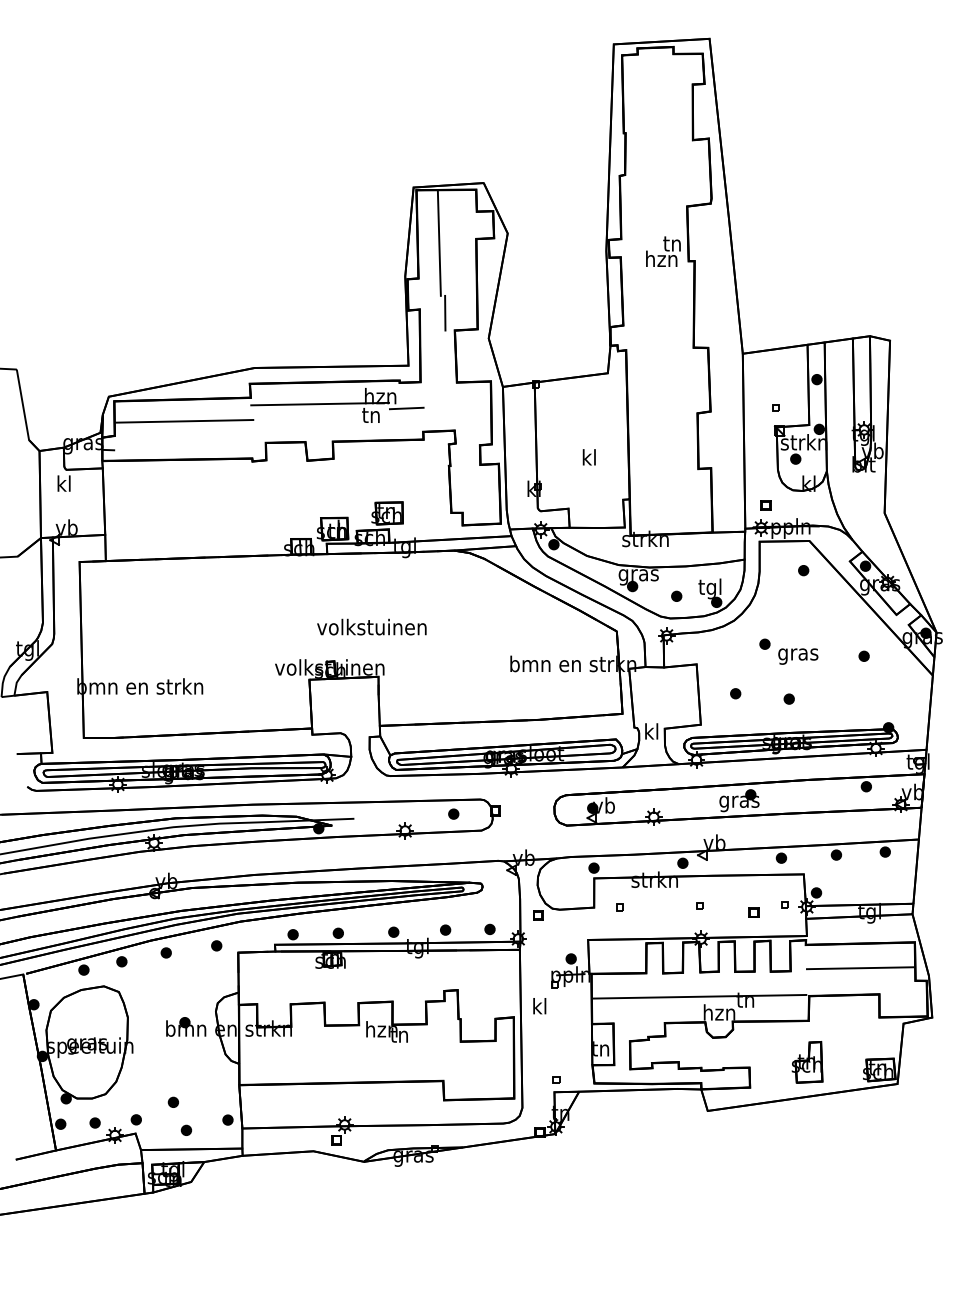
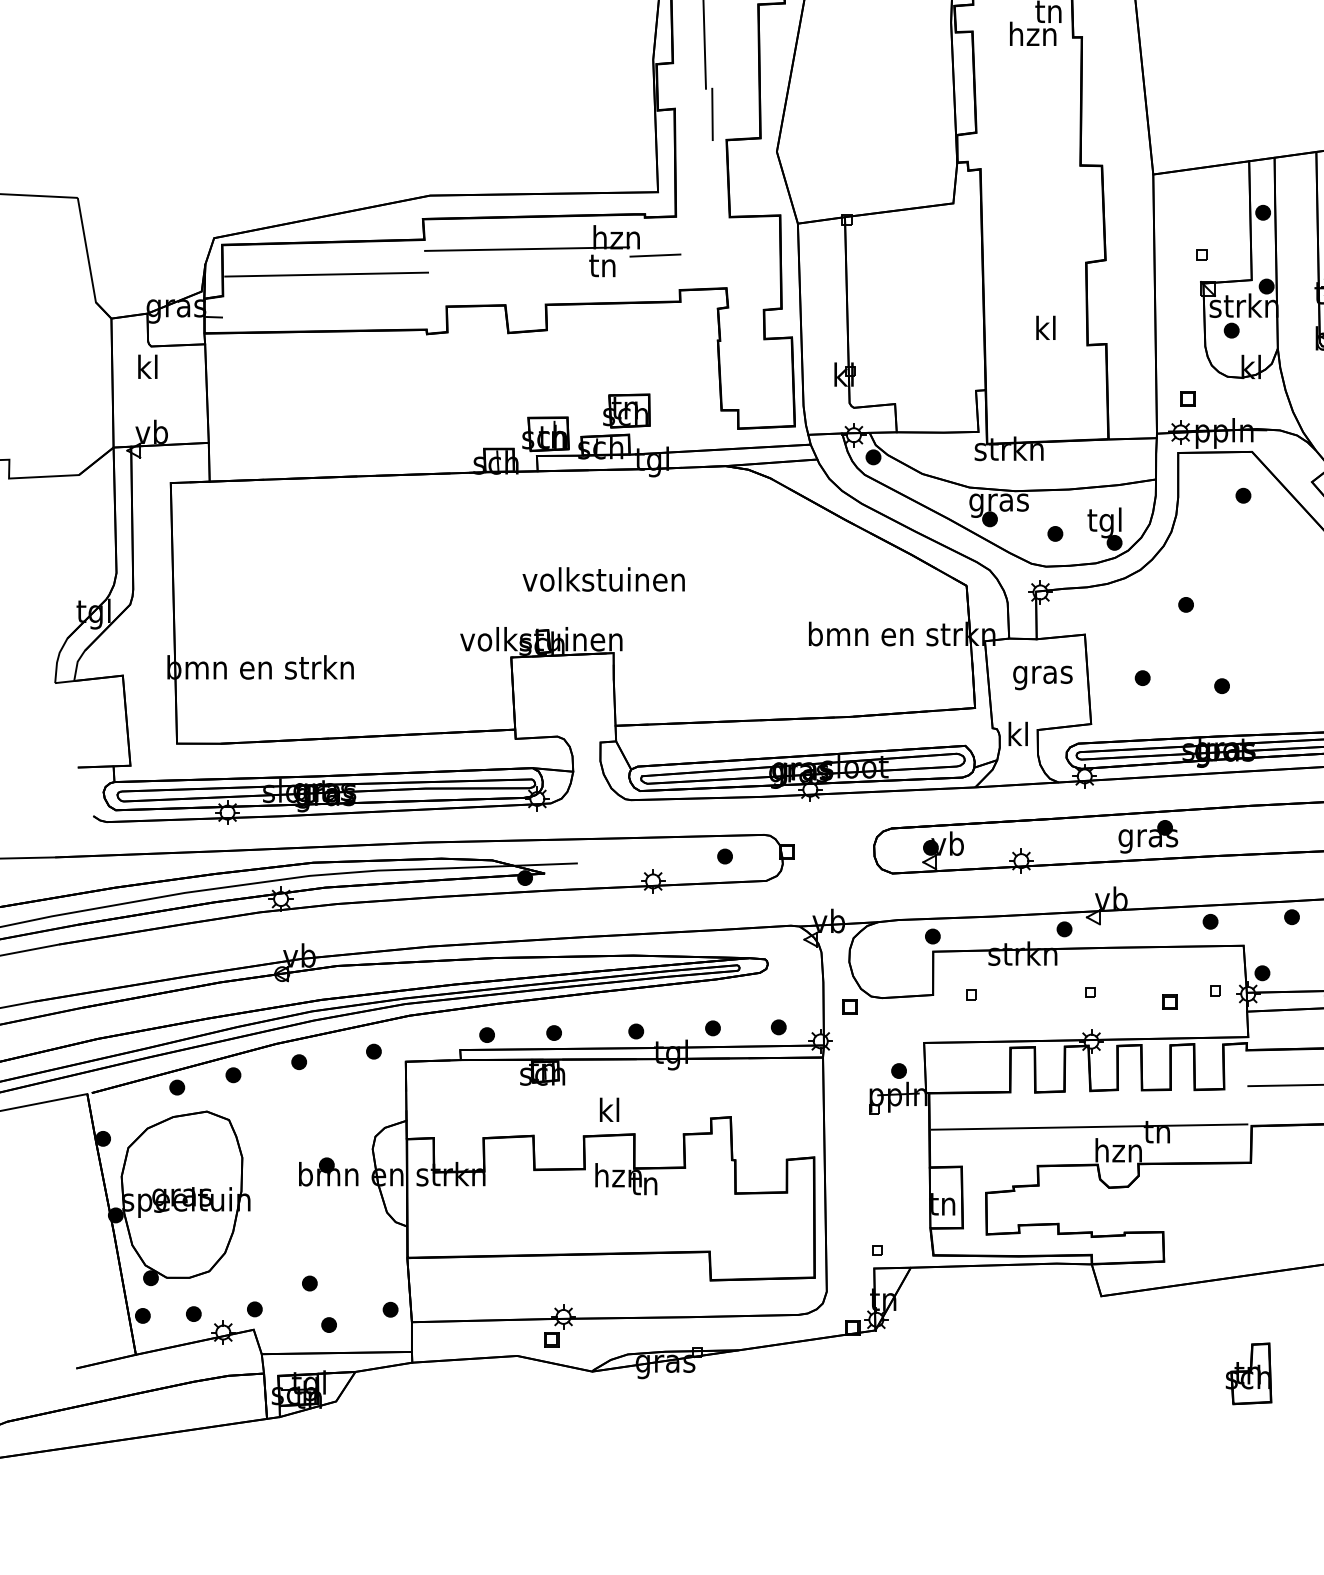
text: (588, 457) -> (1044, 328), moved
text: (798, 656) -> (1043, 677), moved
text: (539, 1006) -> (609, 1110), moved
part: (807, 1062) -> (1249, 1374), moved

